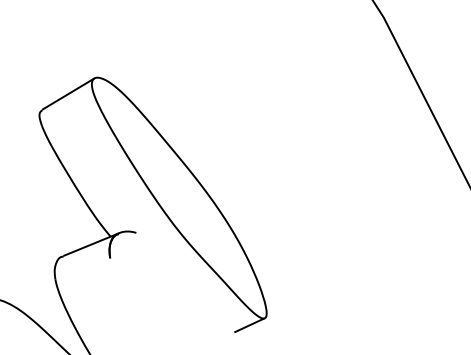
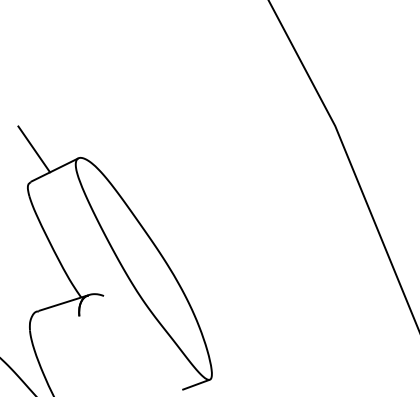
line: (43, 72) -> (34, 149), added

